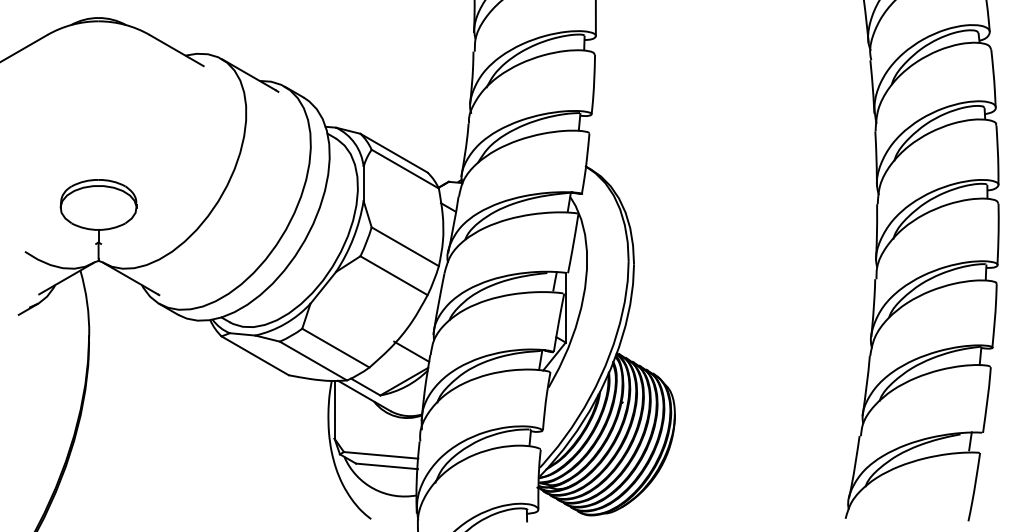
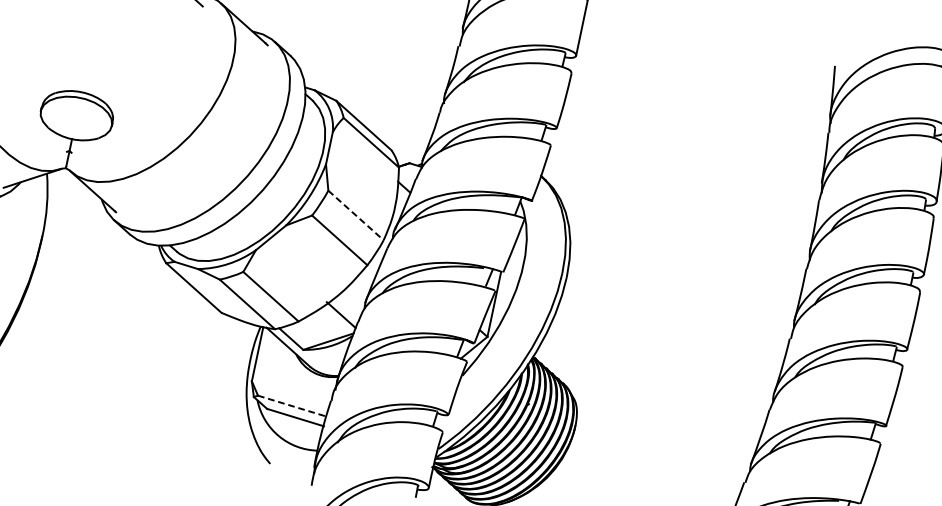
line: (405, 246) -> (356, 215), solid -> dashed
line: (381, 455) -> (292, 406), solid -> dashed

